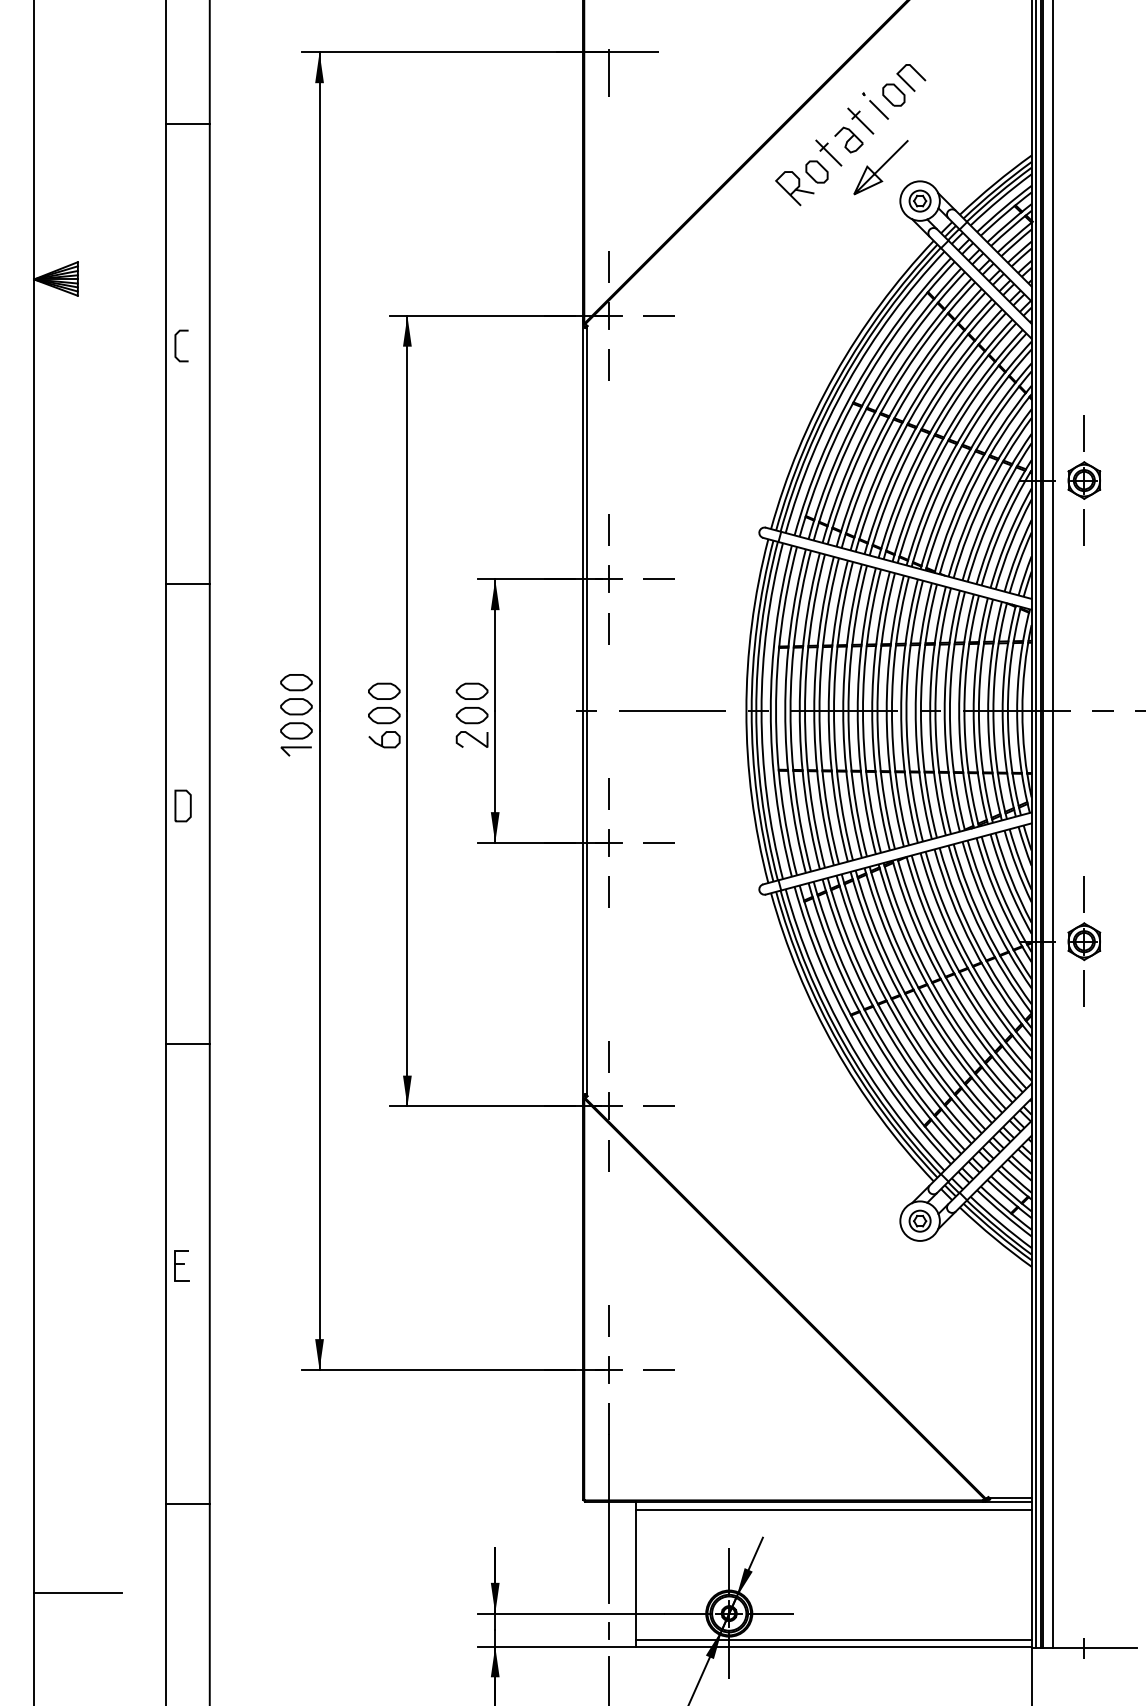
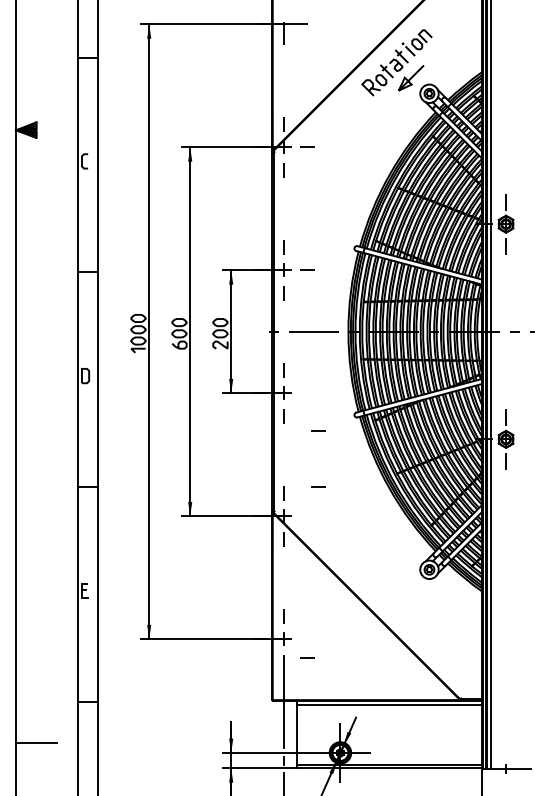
line: (658, 841) -> (318, 430), moved
line: (658, 1104) -> (318, 486), moved
line: (658, 1368) -> (307, 657), moved

